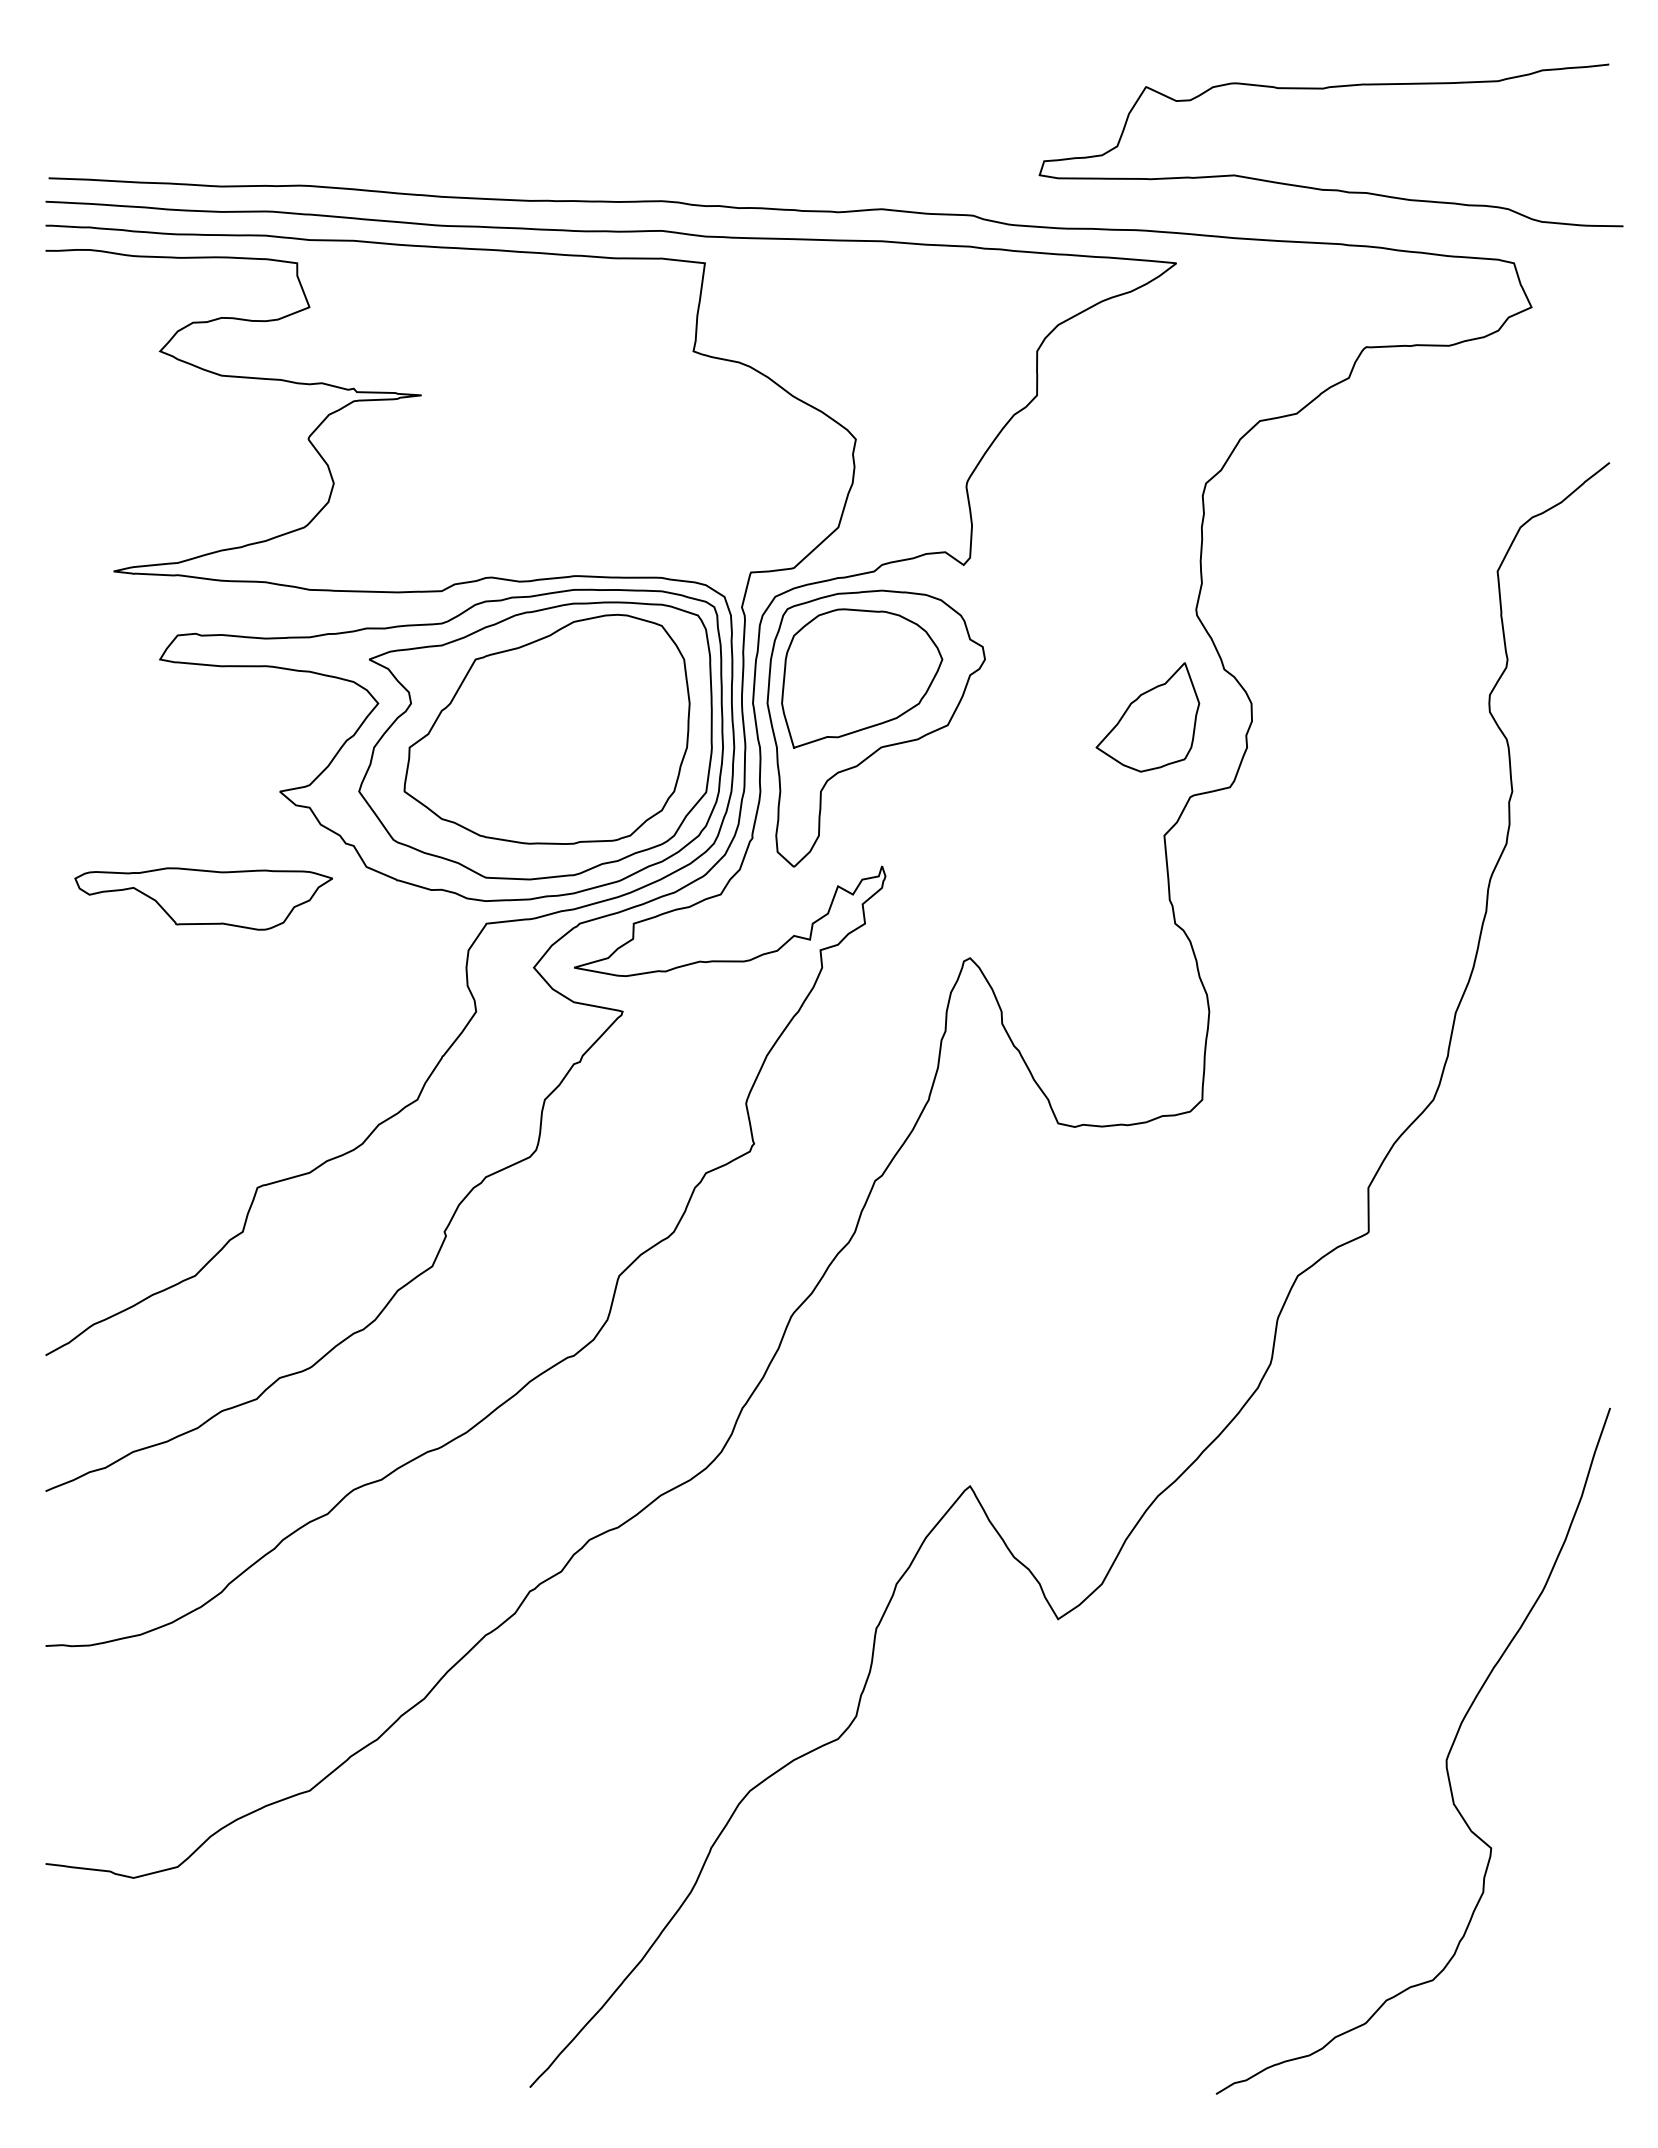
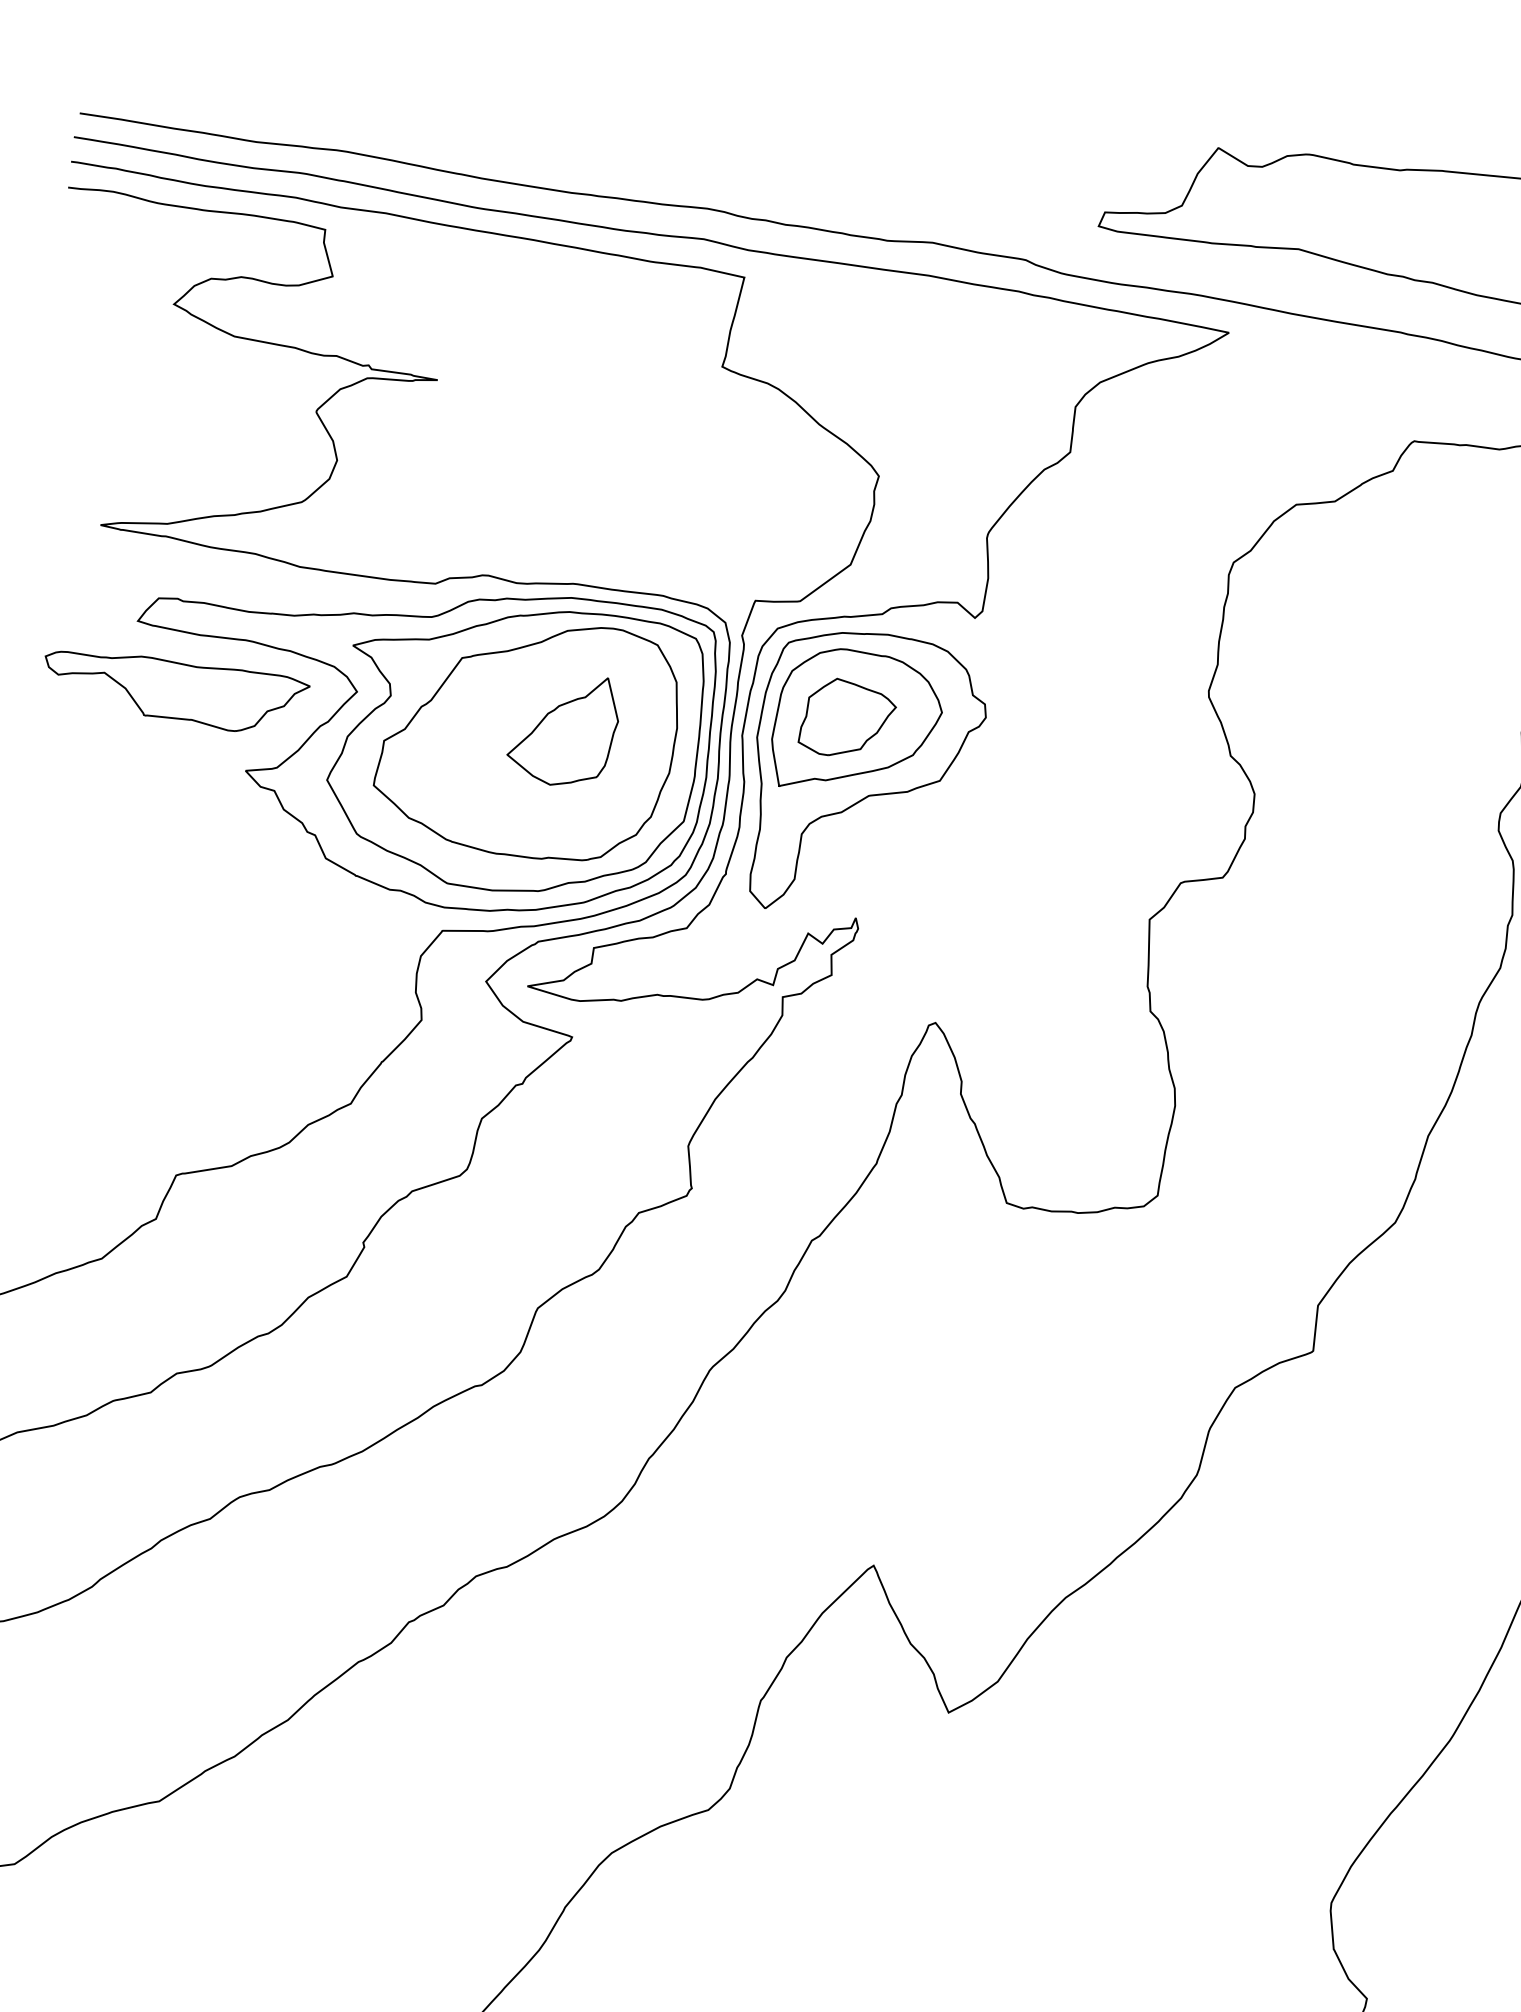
part: (852, 675) -> (847, 718), added
part: (1147, 717) -> (563, 729), moved
part: (203, 898) -> (175, 691), moved

